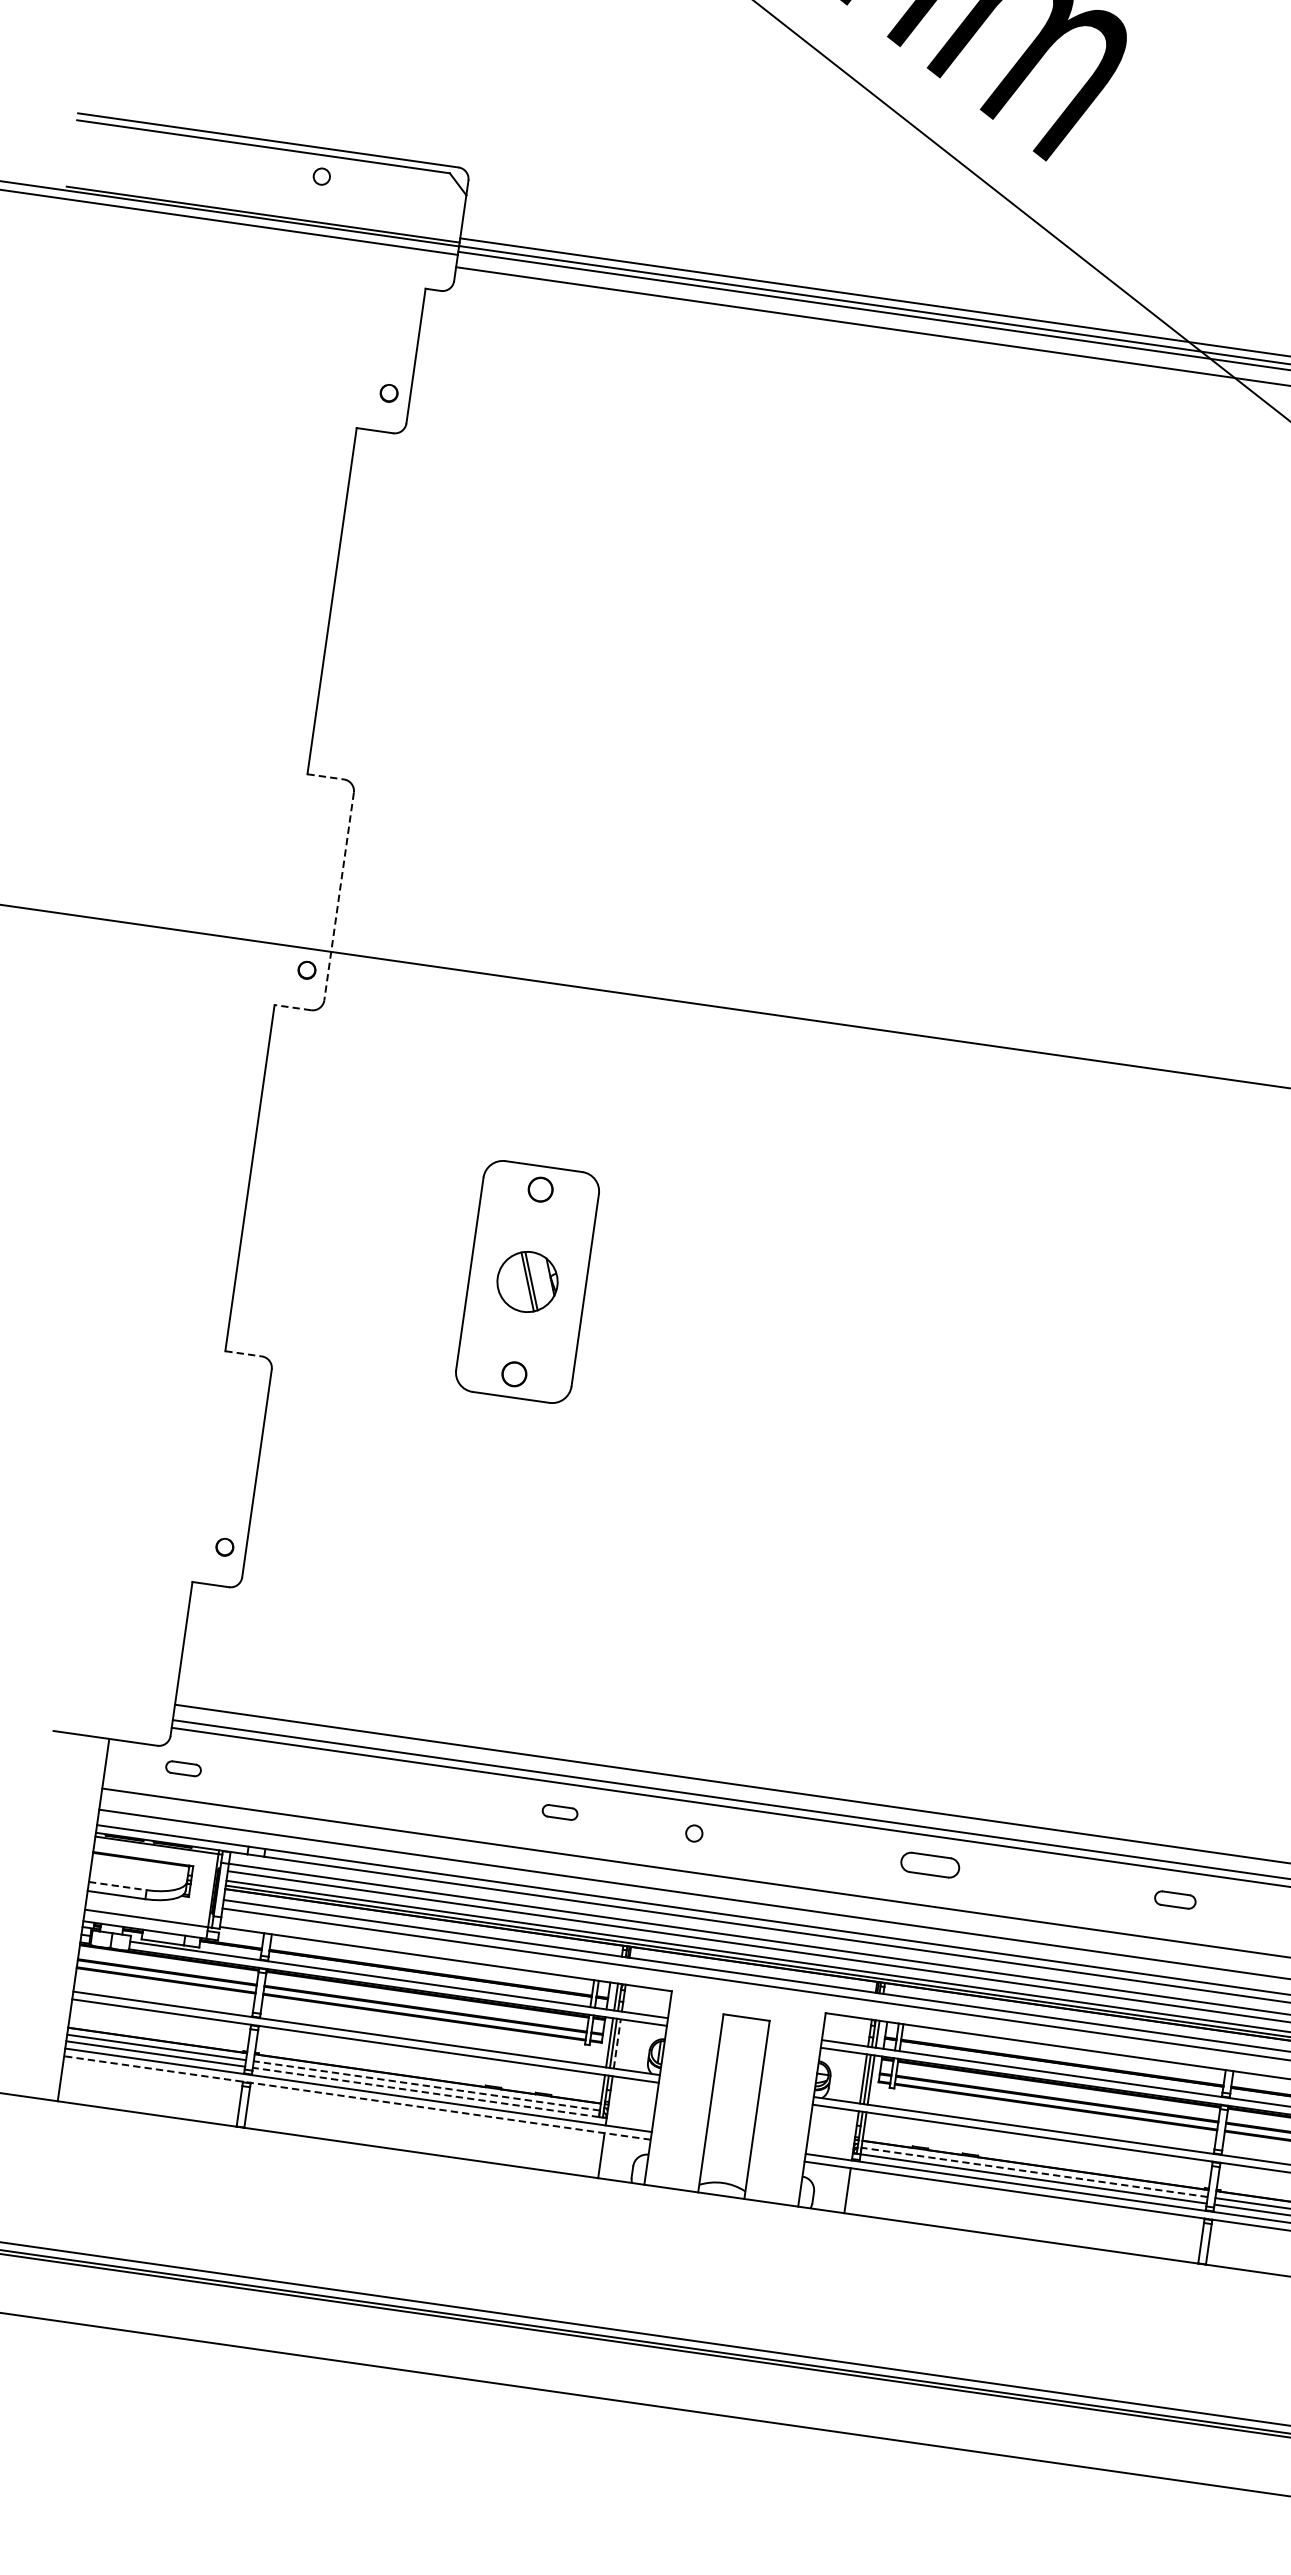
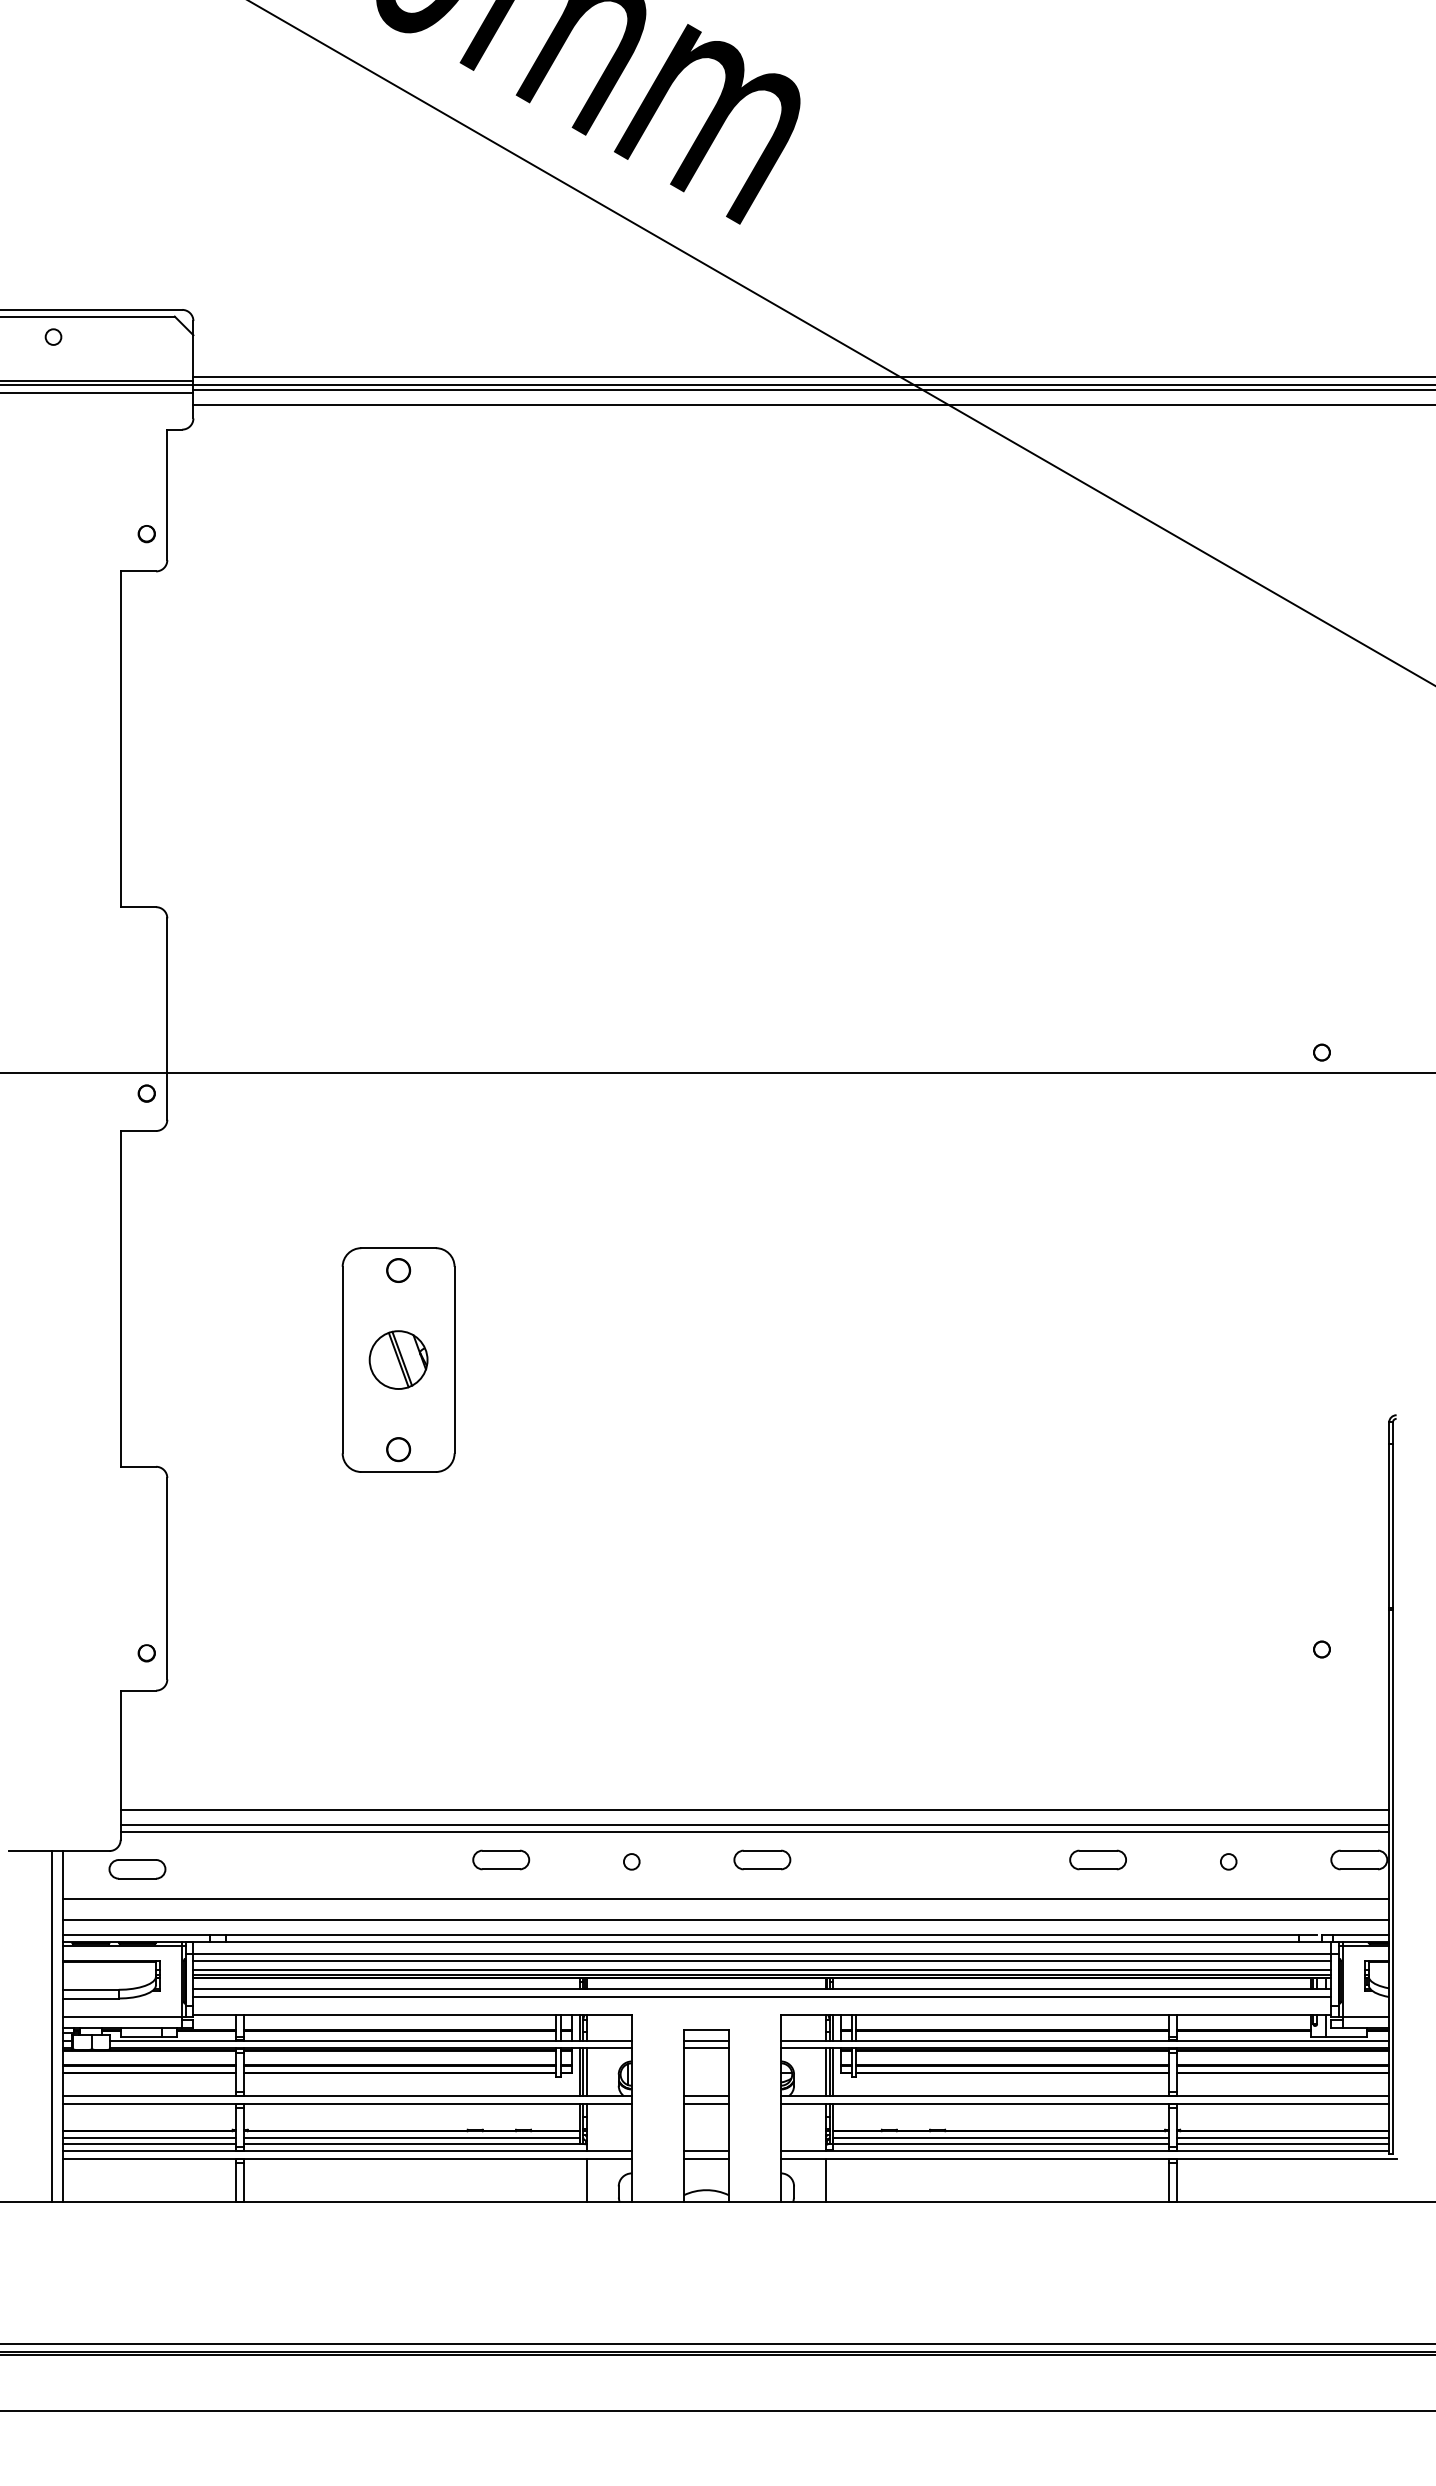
line: (325, 777) -> (138, 907), dashed -> solid
line: (339, 896) -> (167, 1019), dashed -> solid
line: (292, 1008) -> (138, 1131), dashed -> solid
line: (243, 1353) -> (138, 1466), dashed -> solid
part: (183, 1768) -> (137, 1869), size x1.67
part: (560, 1811) -> (501, 1859), size x1.67
part: (930, 1864) -> (762, 1859), moved
line: (117, 1885) -> (90, 1989), dashed -> solid
part: (1174, 1899) -> (1097, 1859), size x1.43
line: (71, 1918) -> (51, 2026), added
line: (745, 2028) -> (706, 2040), added
line: (743, 2036) -> (706, 2048), added
line: (617, 2044) -> (587, 2072), dashed -> solid
line: (426, 2085) -> (411, 2137), dashed -> solid
line: (736, 2086) -> (706, 2096), added
line: (425, 2092) -> (411, 2144), dashed -> solid
line: (735, 2093) -> (706, 2103), added
line: (356, 2097) -> (346, 2158), dashed -> solid
line: (728, 2143) -> (706, 2151), added
line: (727, 2150) -> (706, 2158), added
line: (1035, 2171) -> (1001, 2137), dashed -> solid

